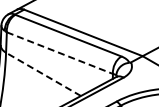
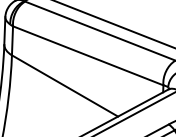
line: (60, 53) -> (89, 56), dashed -> solid
line: (43, 74) -> (64, 86), dashed -> solid

